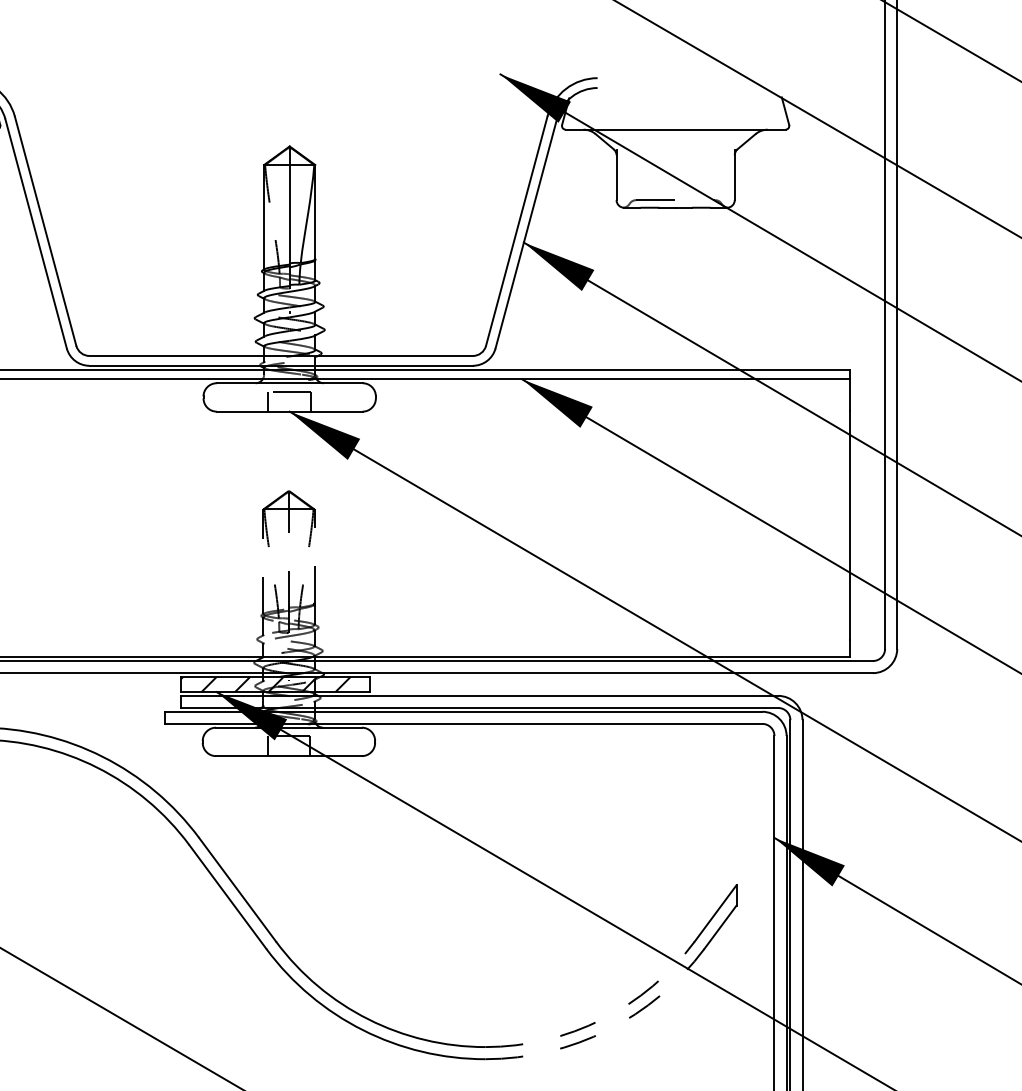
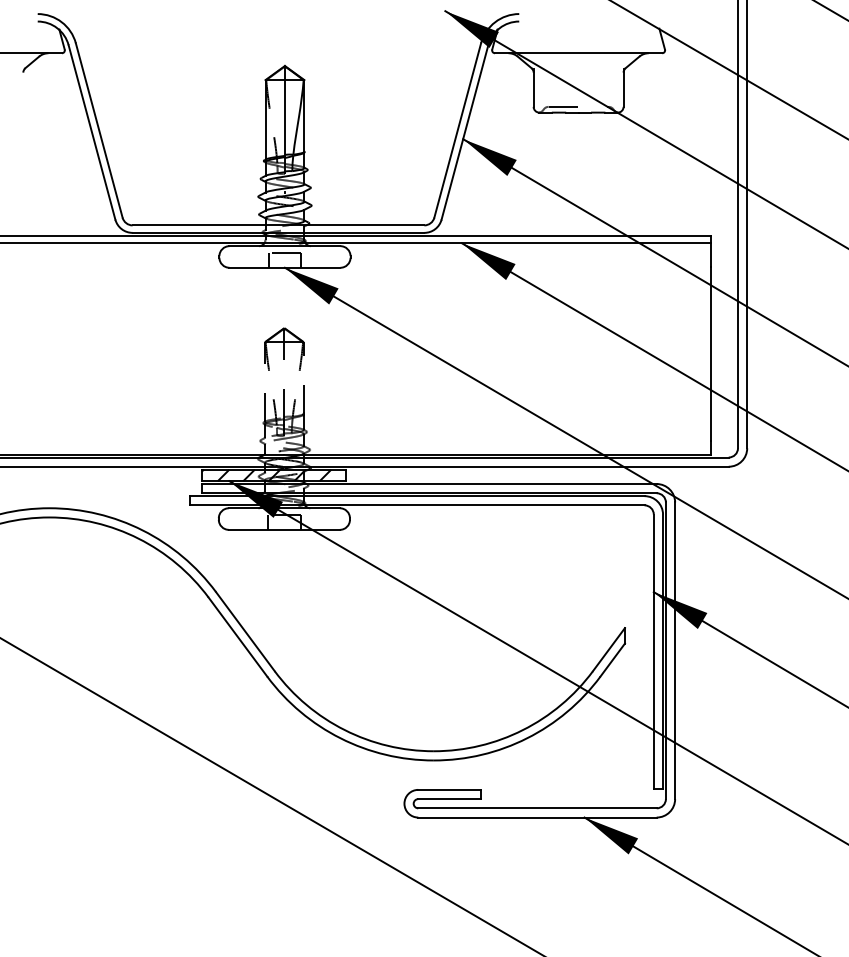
arc: (601, 1019) -> (522, 730), dashed -> solid
arc: (608, 1030) -> (527, 738), dashed -> solid

